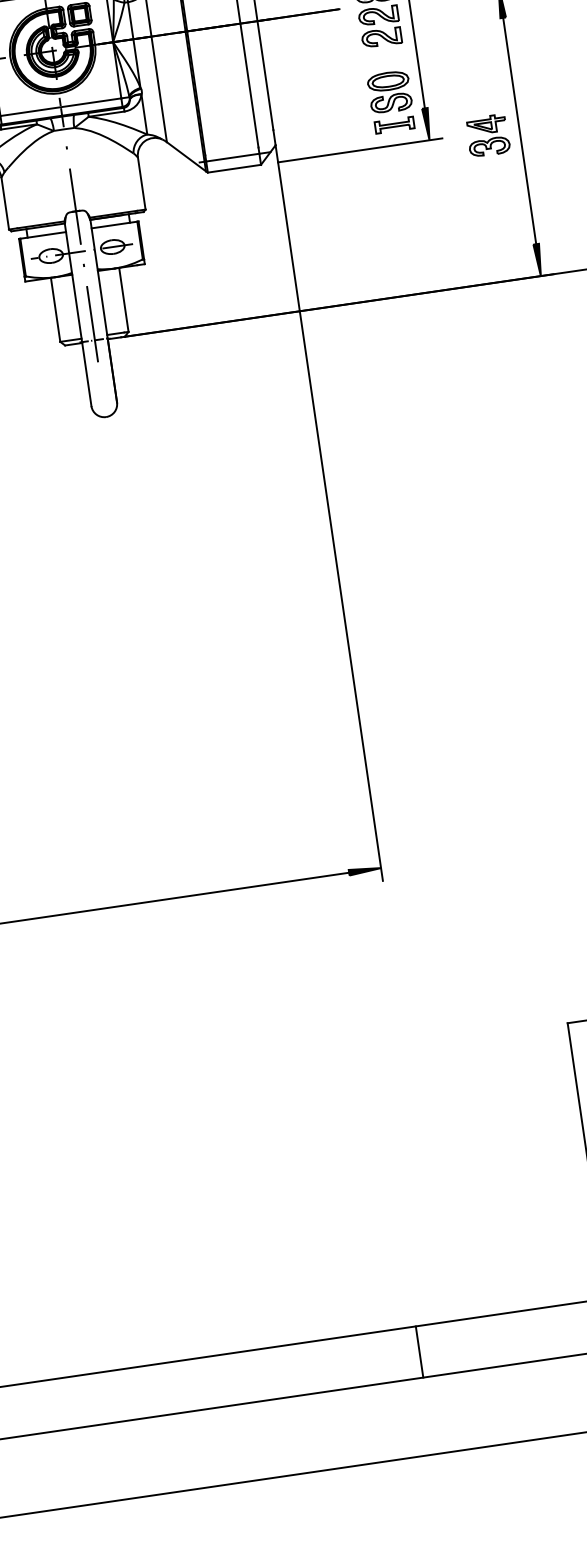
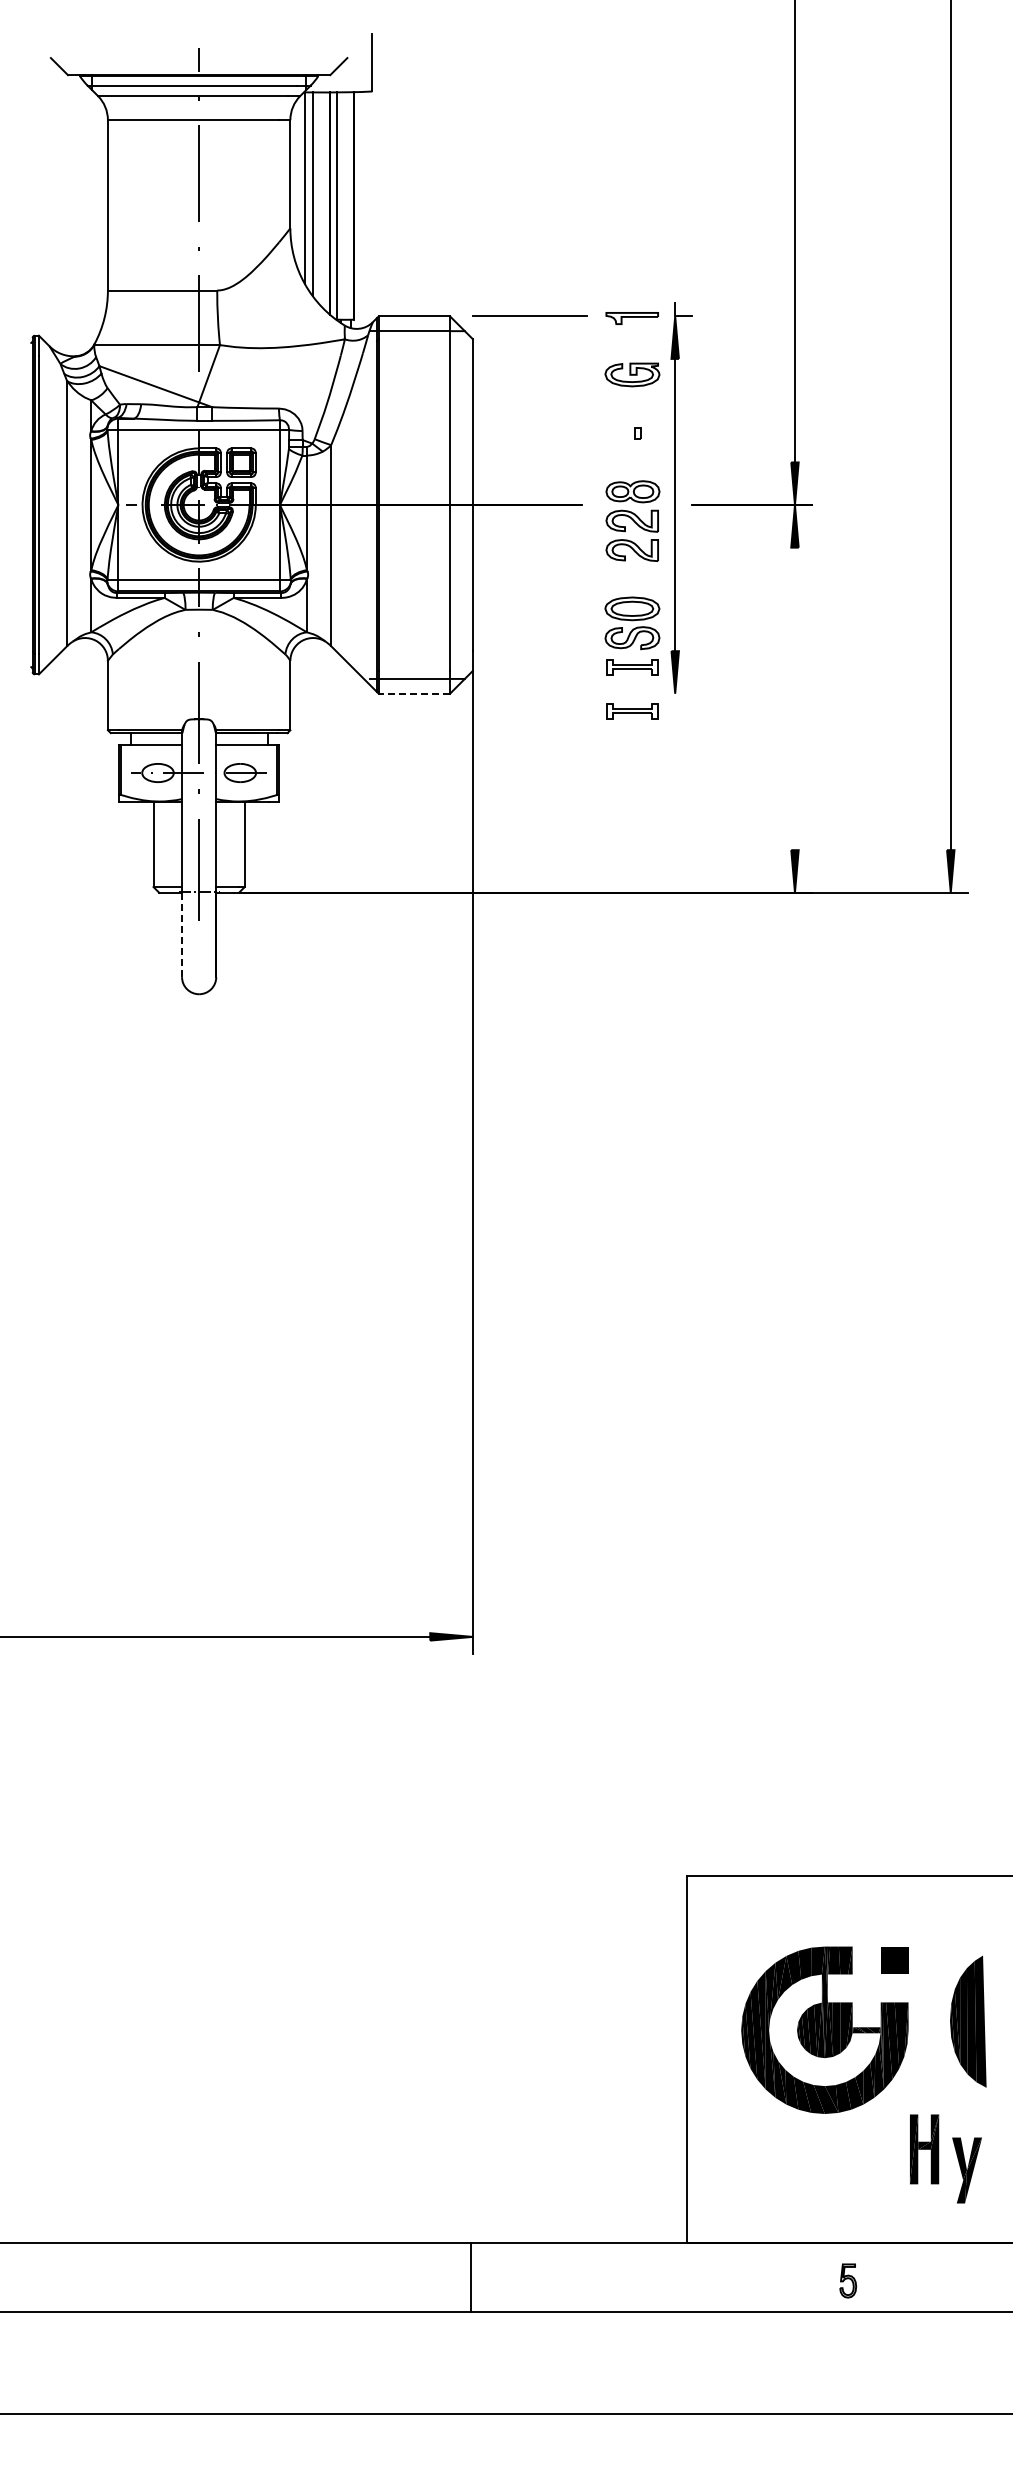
line: (519, 130) -> (794, 698), removed
part: (487, 135) -> (752, 698), removed
line: (360, 150) -> (582, 693), removed
part: (399, 158) -> (632, 711), added
line: (234, 168) -> (414, 693), solid -> dashed
line: (87, 374) -> (182, 934), solid -> dashed
line: (419, 1352) -> (470, 2277), moved

